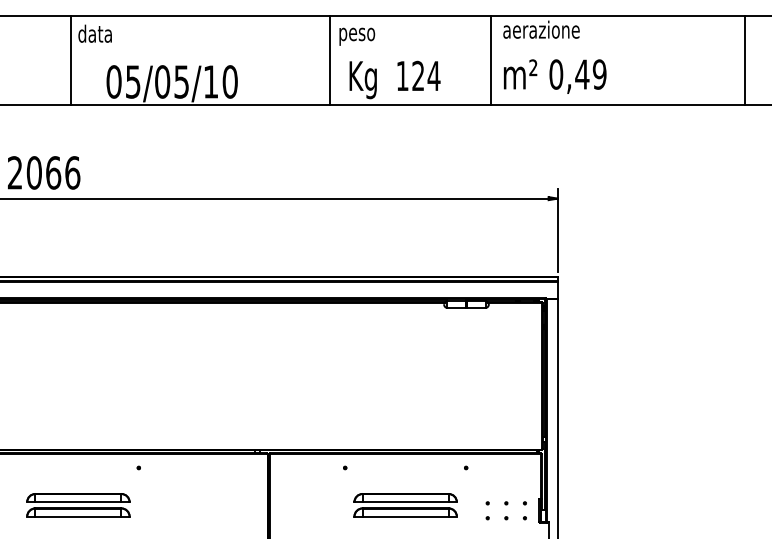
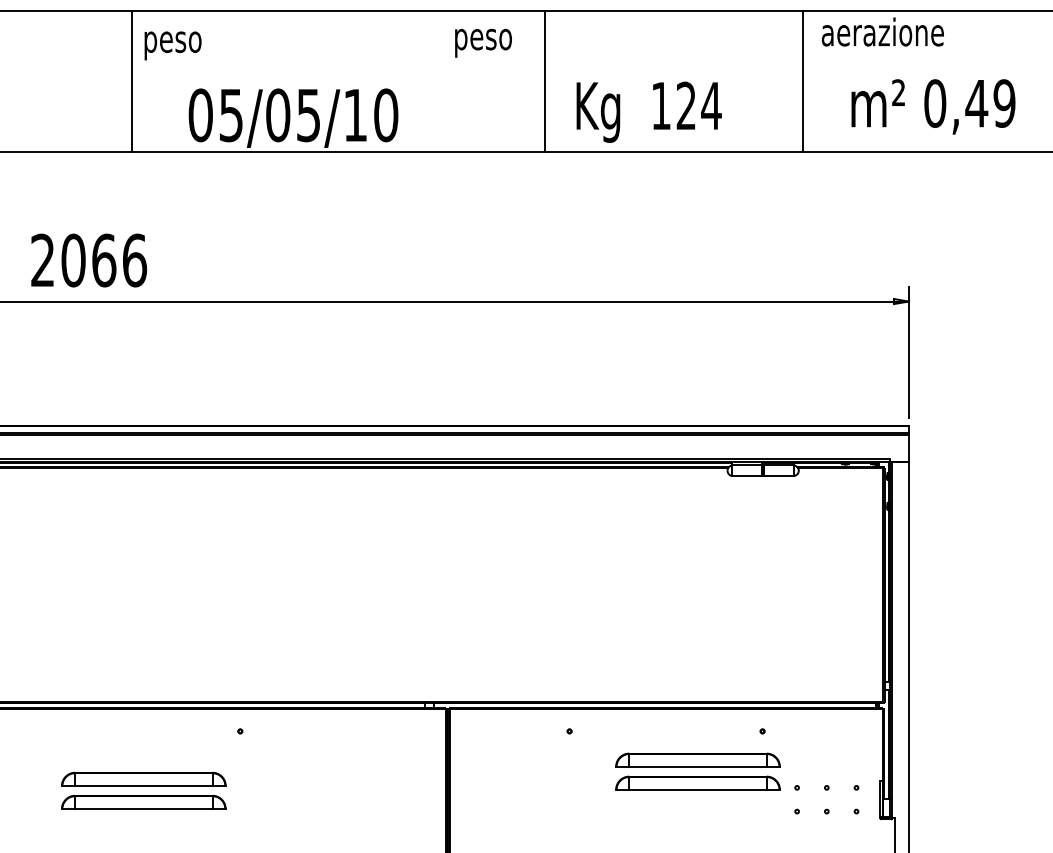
text: (96, 35) -> (172, 41), data -> peso
text: (357, 36) -> (483, 42), moved
text: (555, 76) -> (933, 106), moved
part: (405, 505) -> (697, 772), moved

